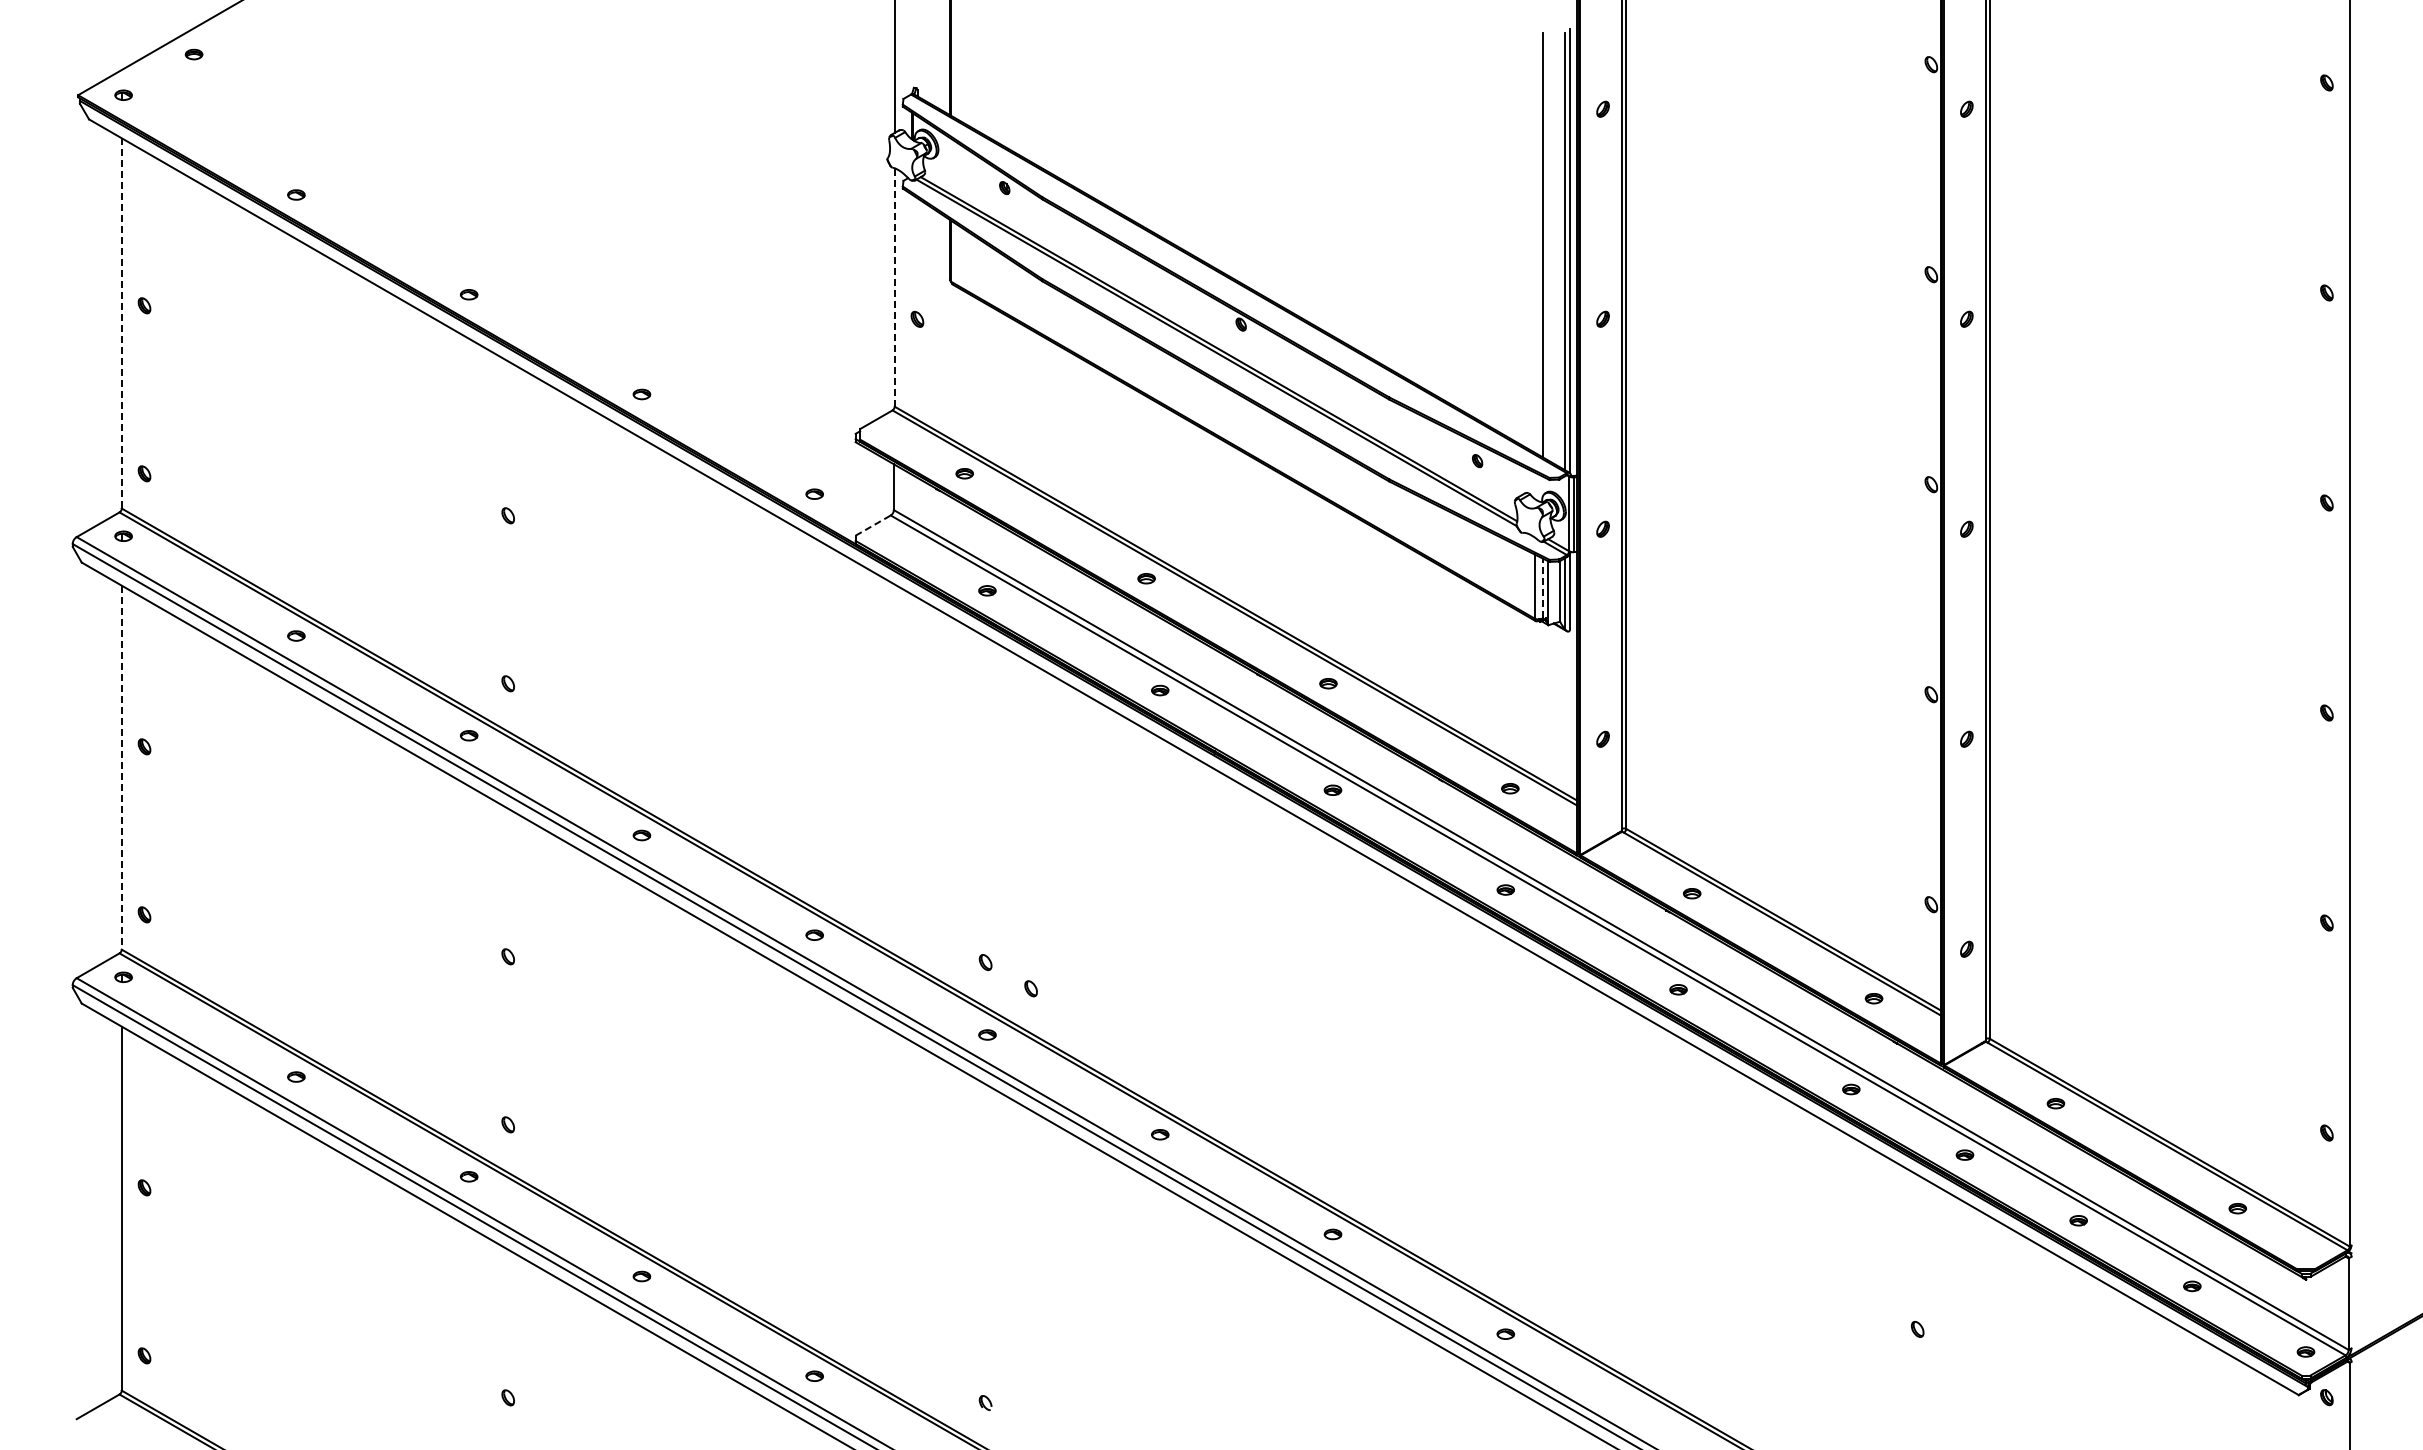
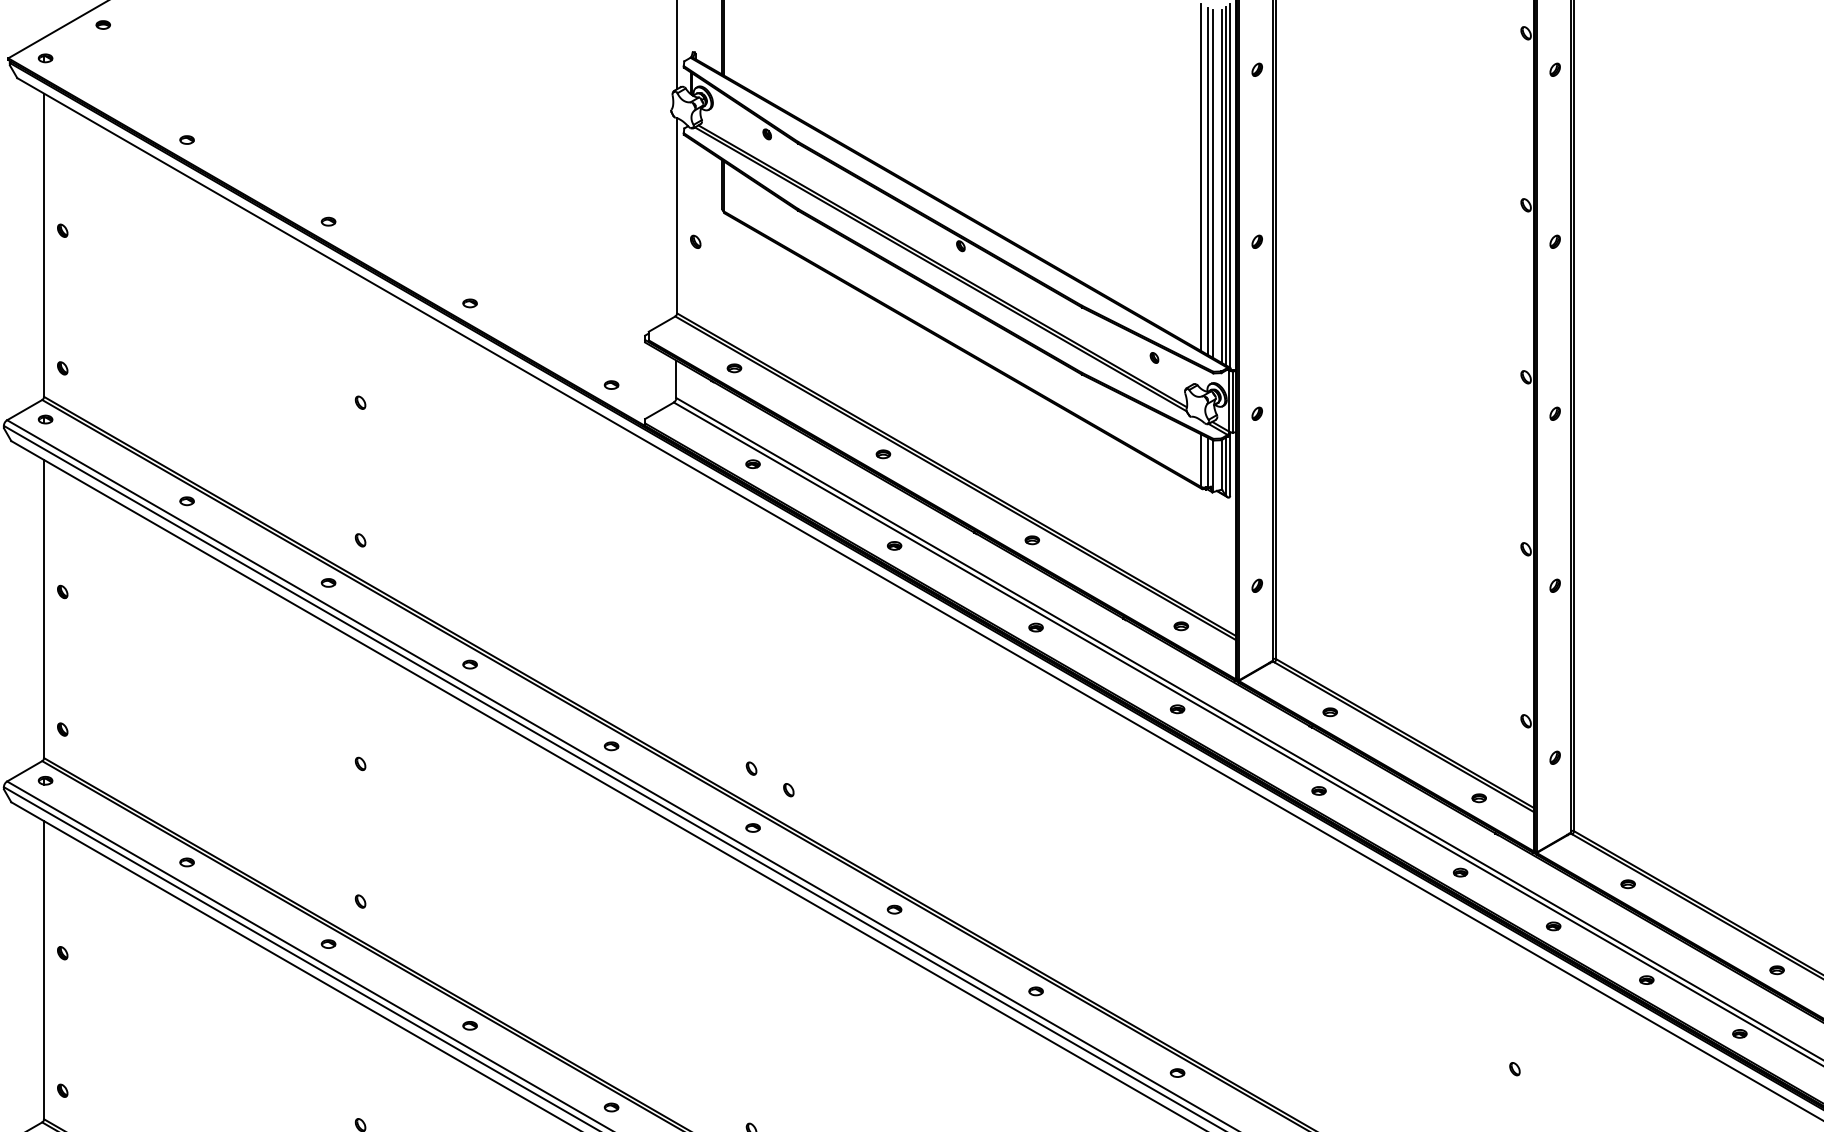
line: (1534, 240) -> (1201, 177), added
line: (1548, 248) -> (1212, 183), added
line: (1560, 251) -> (1222, 186), added
line: (894, 286) -> (676, 214), dashed -> solid
line: (121, 323) -> (43, 245), dashed -> solid
line: (873, 525) -> (659, 410), dashed -> solid
line: (1542, 587) -> (1207, 461), dashed -> solid
line: (121, 767) -> (43, 608), dashed -> solid

